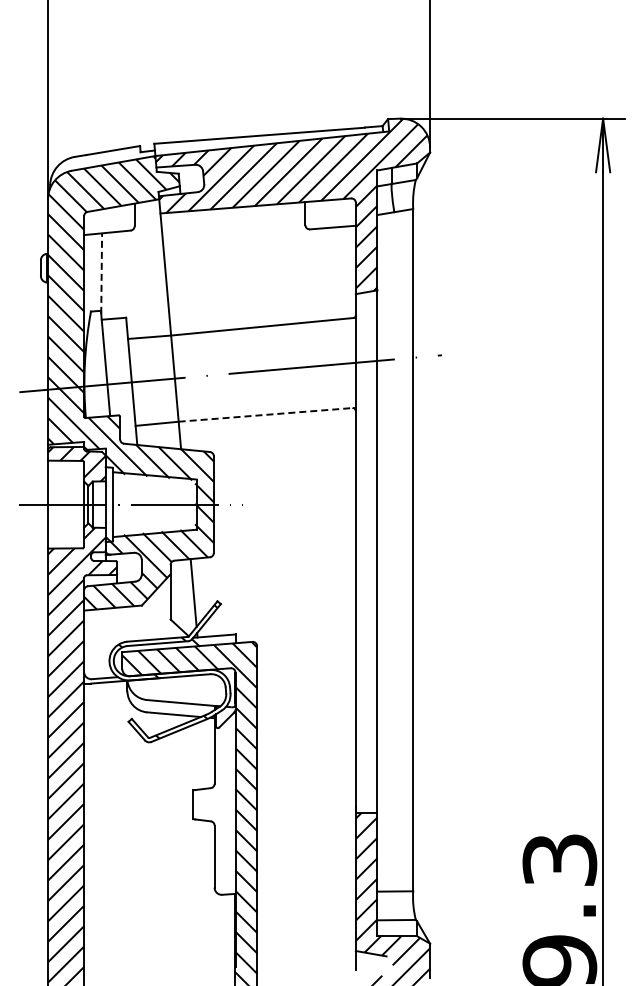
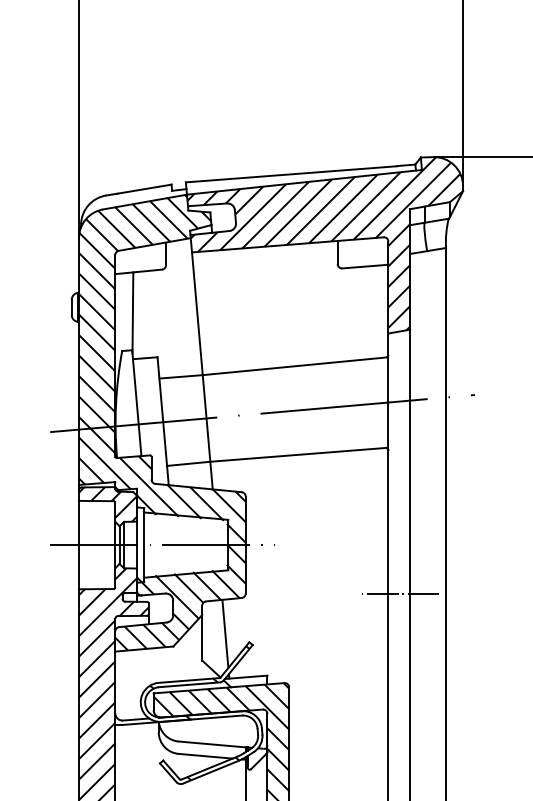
line: (101, 273) -> (132, 312), dashed -> solid
line: (266, 414) -> (298, 454), dashed -> solid
line: (366, 553) -> (399, 594), added

